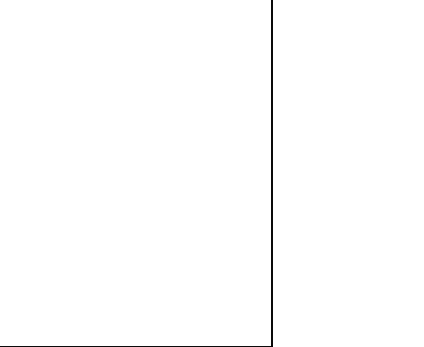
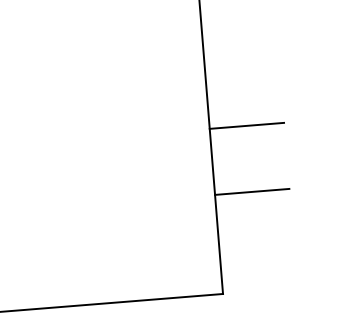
line: (308, 179) -> (246, 126), added
line: (308, 246) -> (251, 192), added

